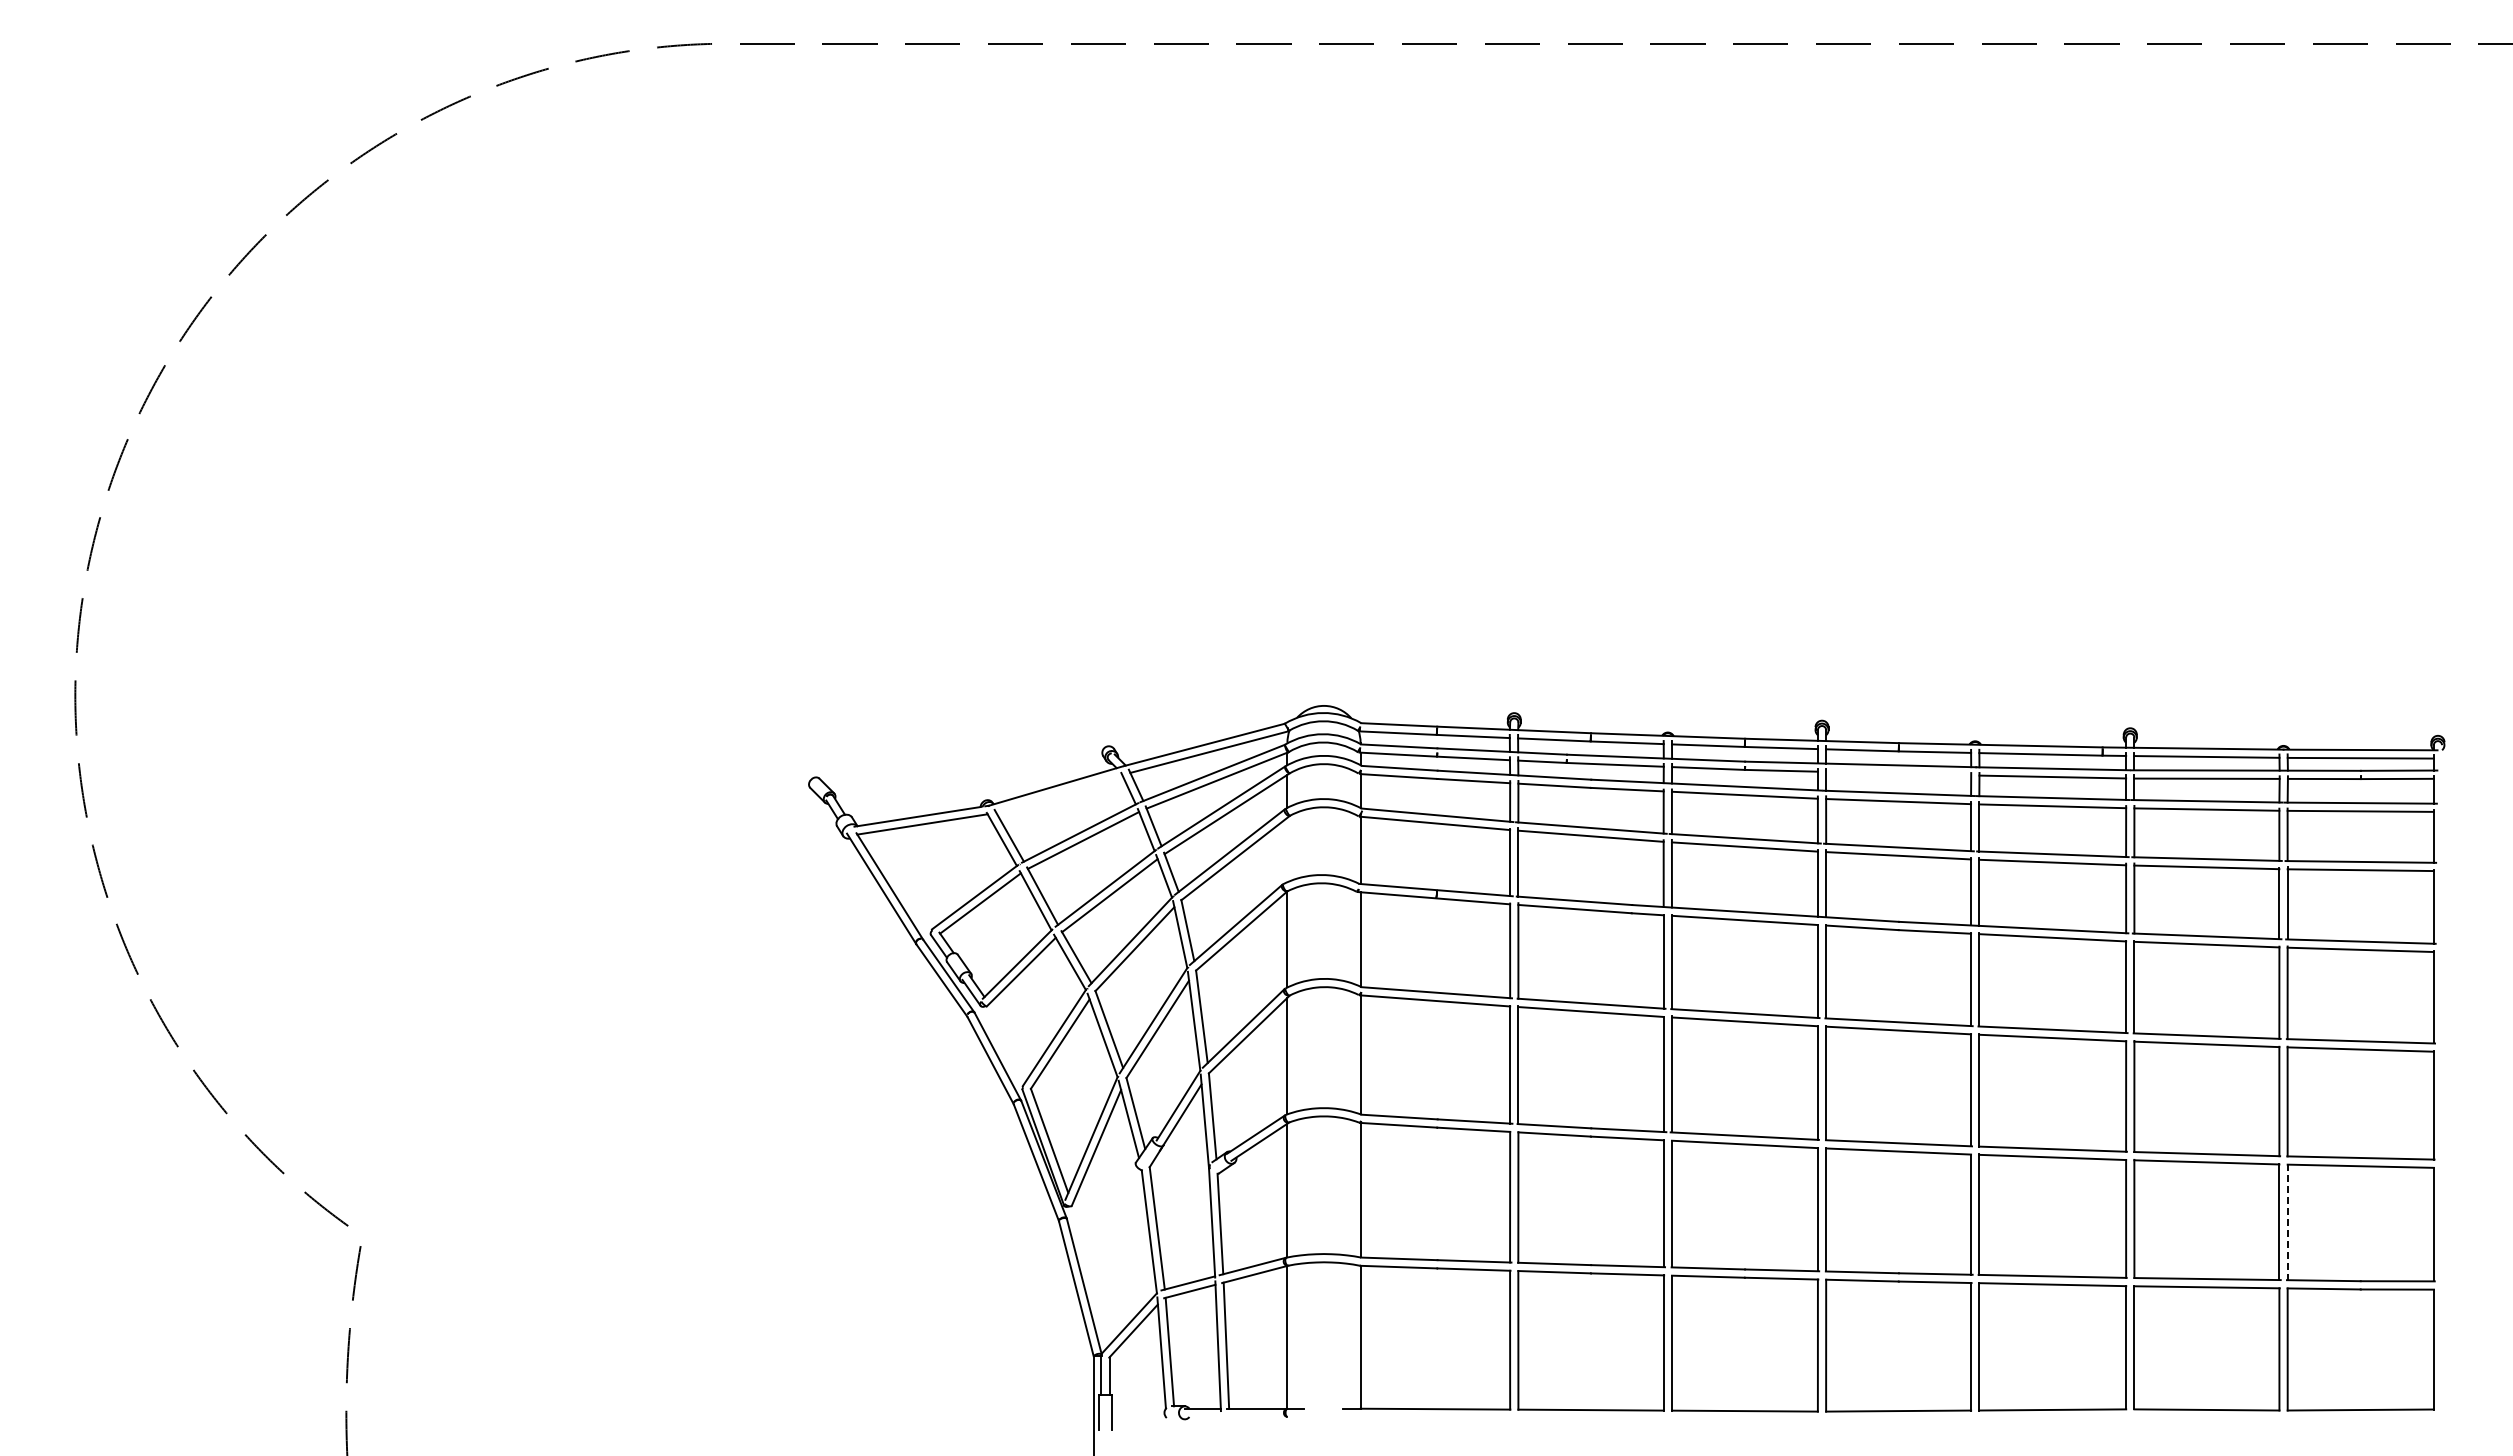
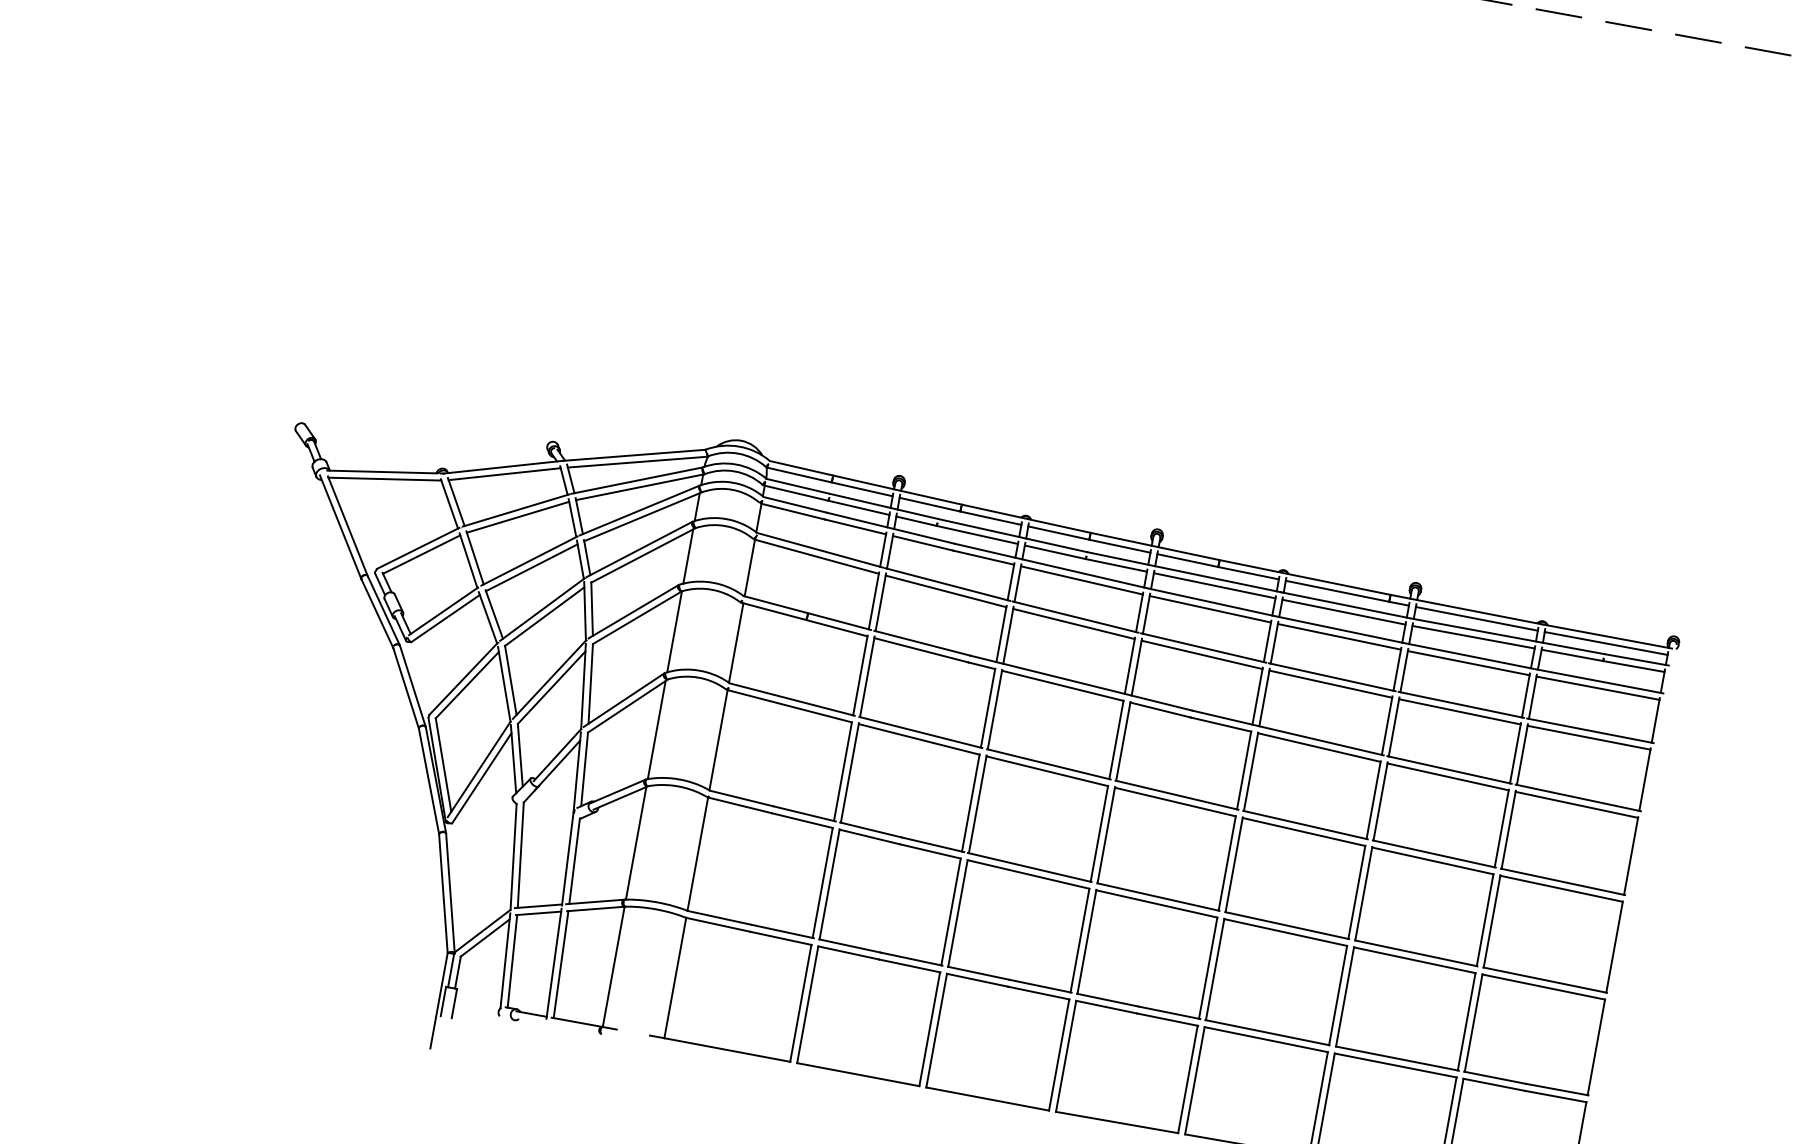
line: (1898, 773) -> (1214, 585), added
line: (1059, 793) -> (505, 474), added
line: (1287, 849) -> (688, 556), added
line: (2287, 1222) -> (1473, 1023), dashed -> solid

